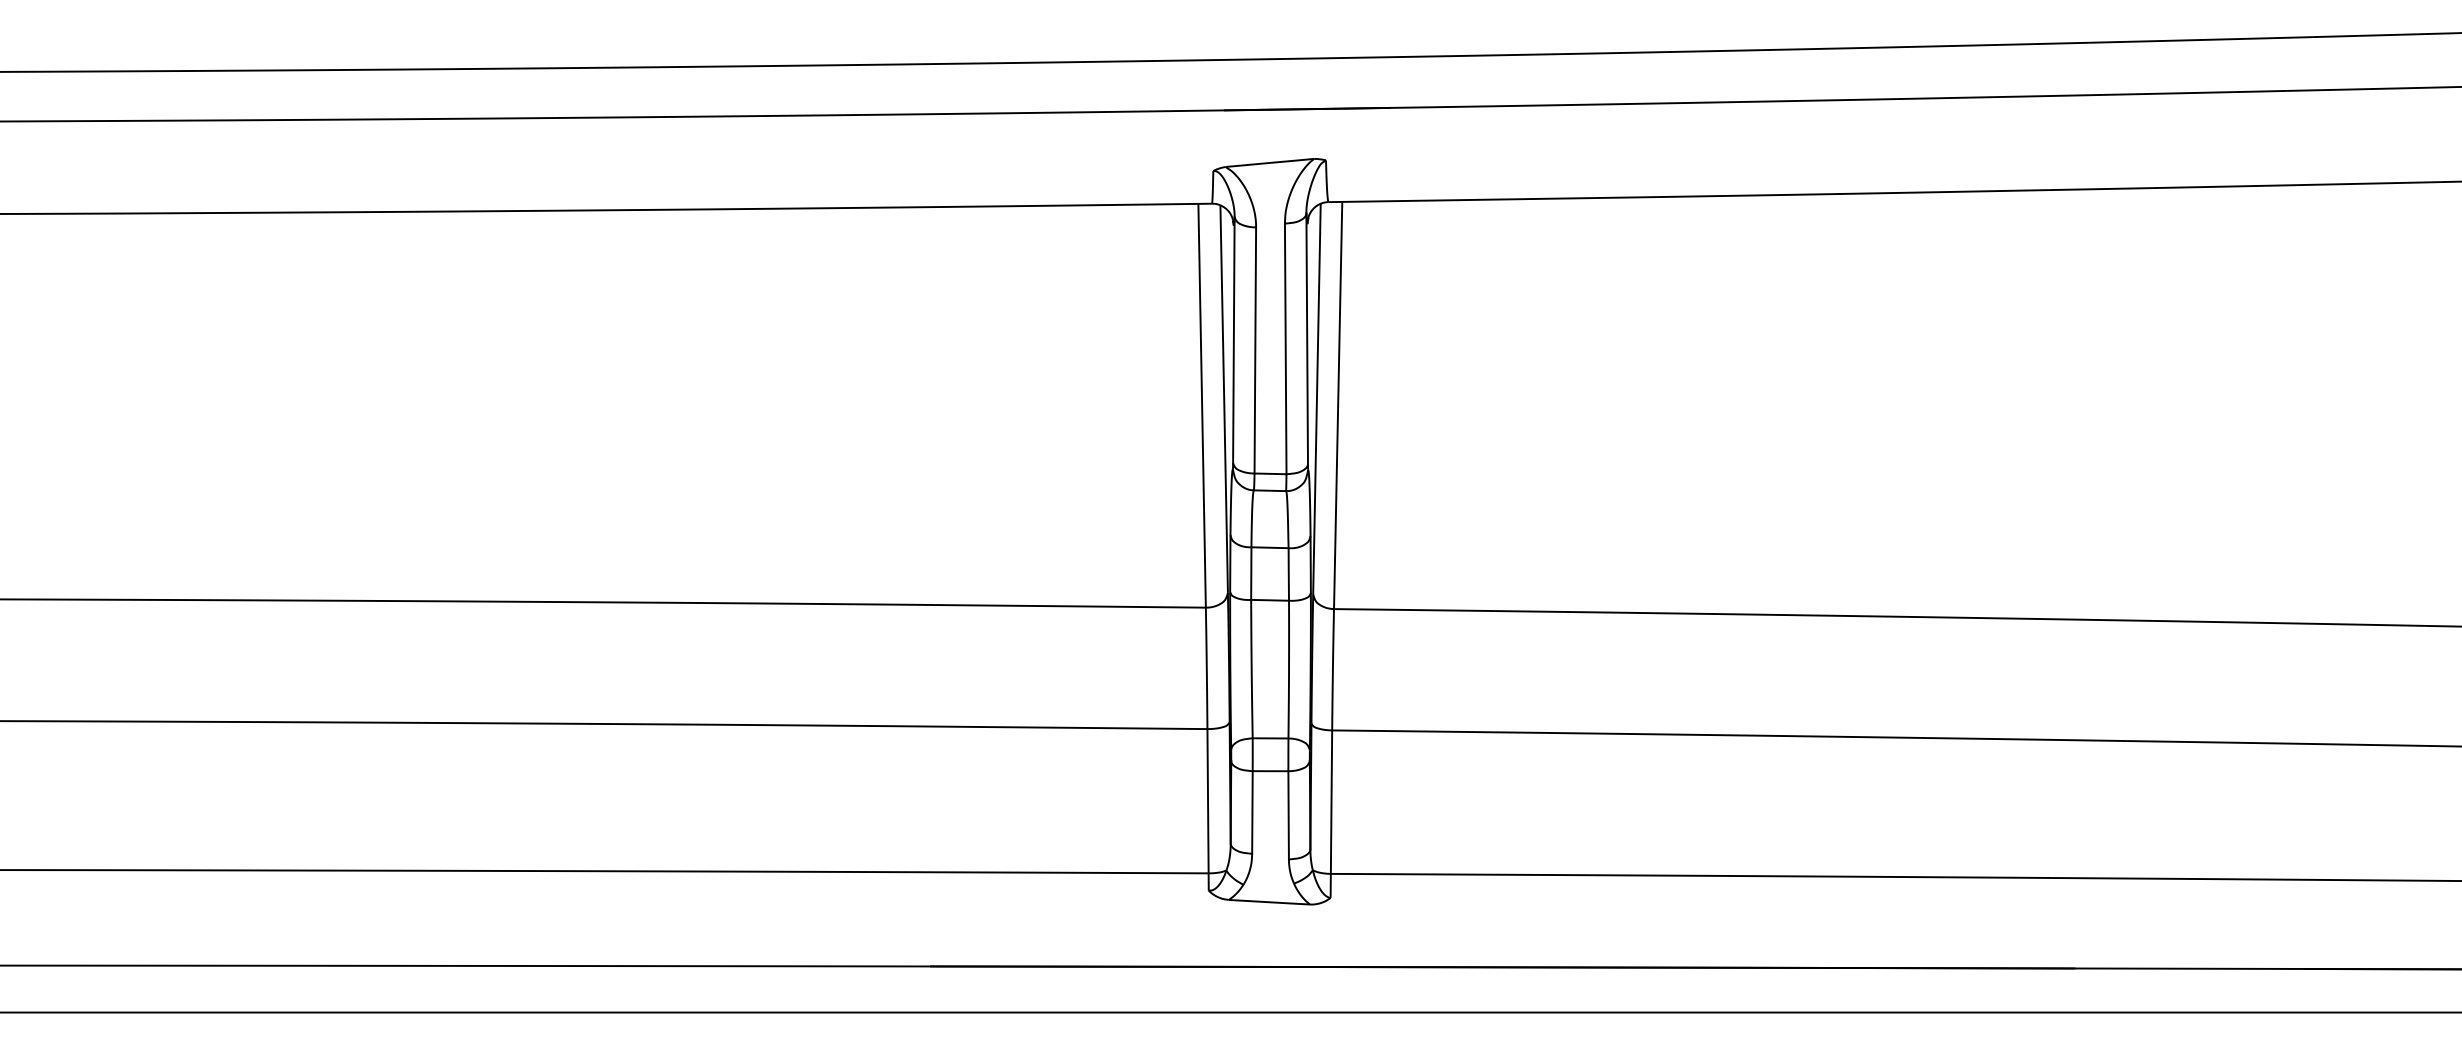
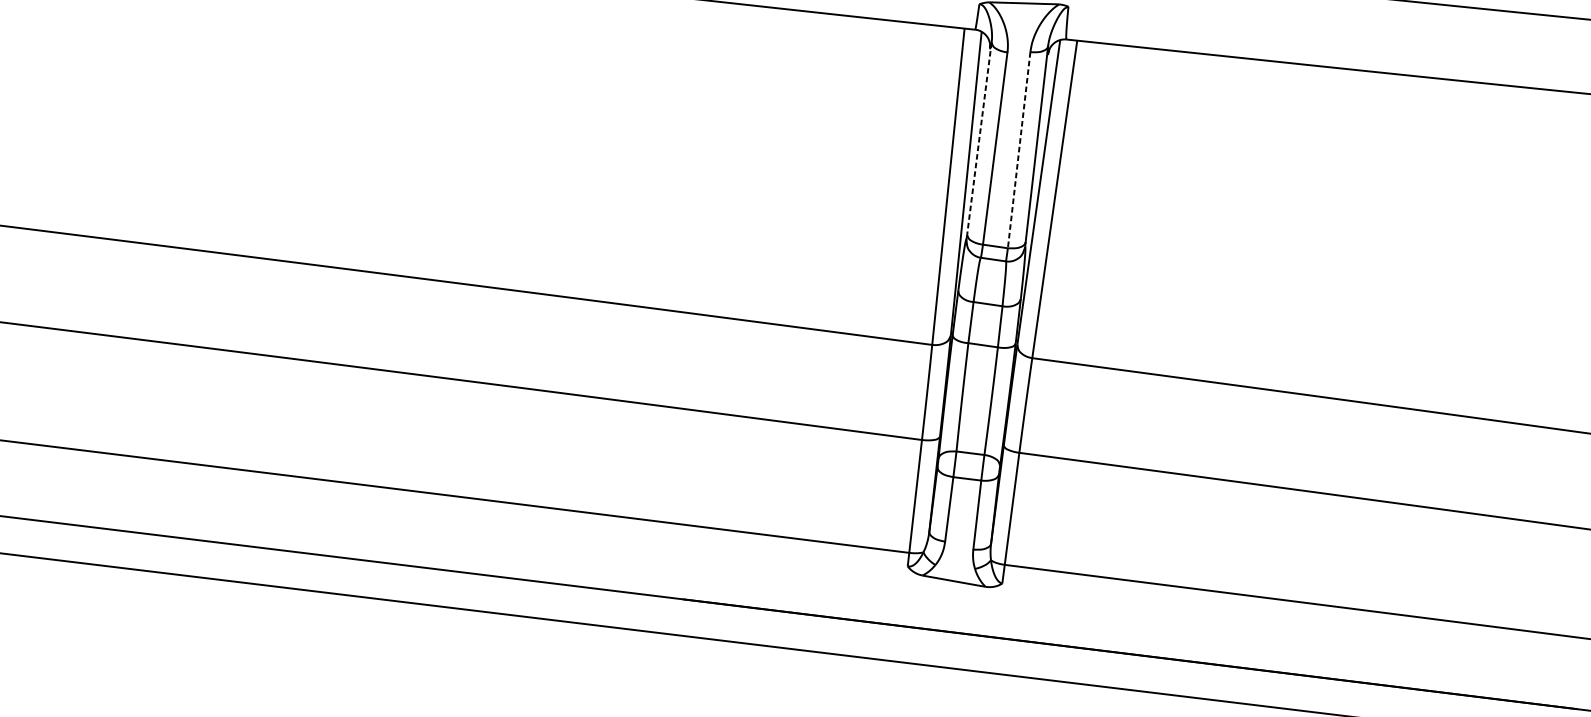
line: (1233, 340) -> (979, 138), solid -> dashed
line: (1285, 349) -> (1018, 150), solid -> dashed

